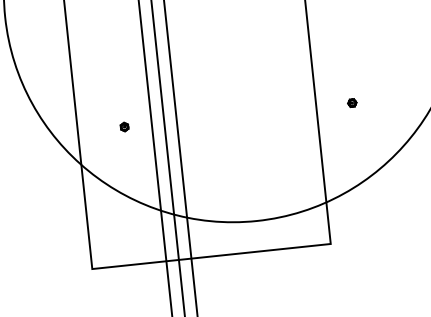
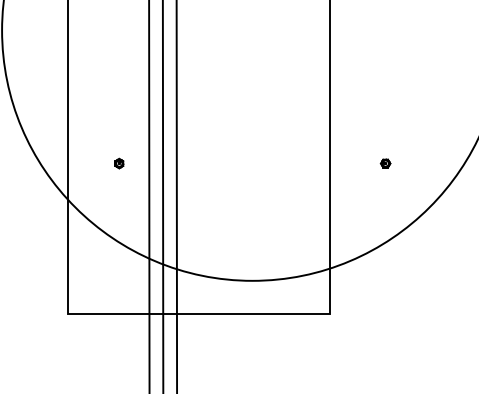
part: (352, 103) -> (385, 163), moved

